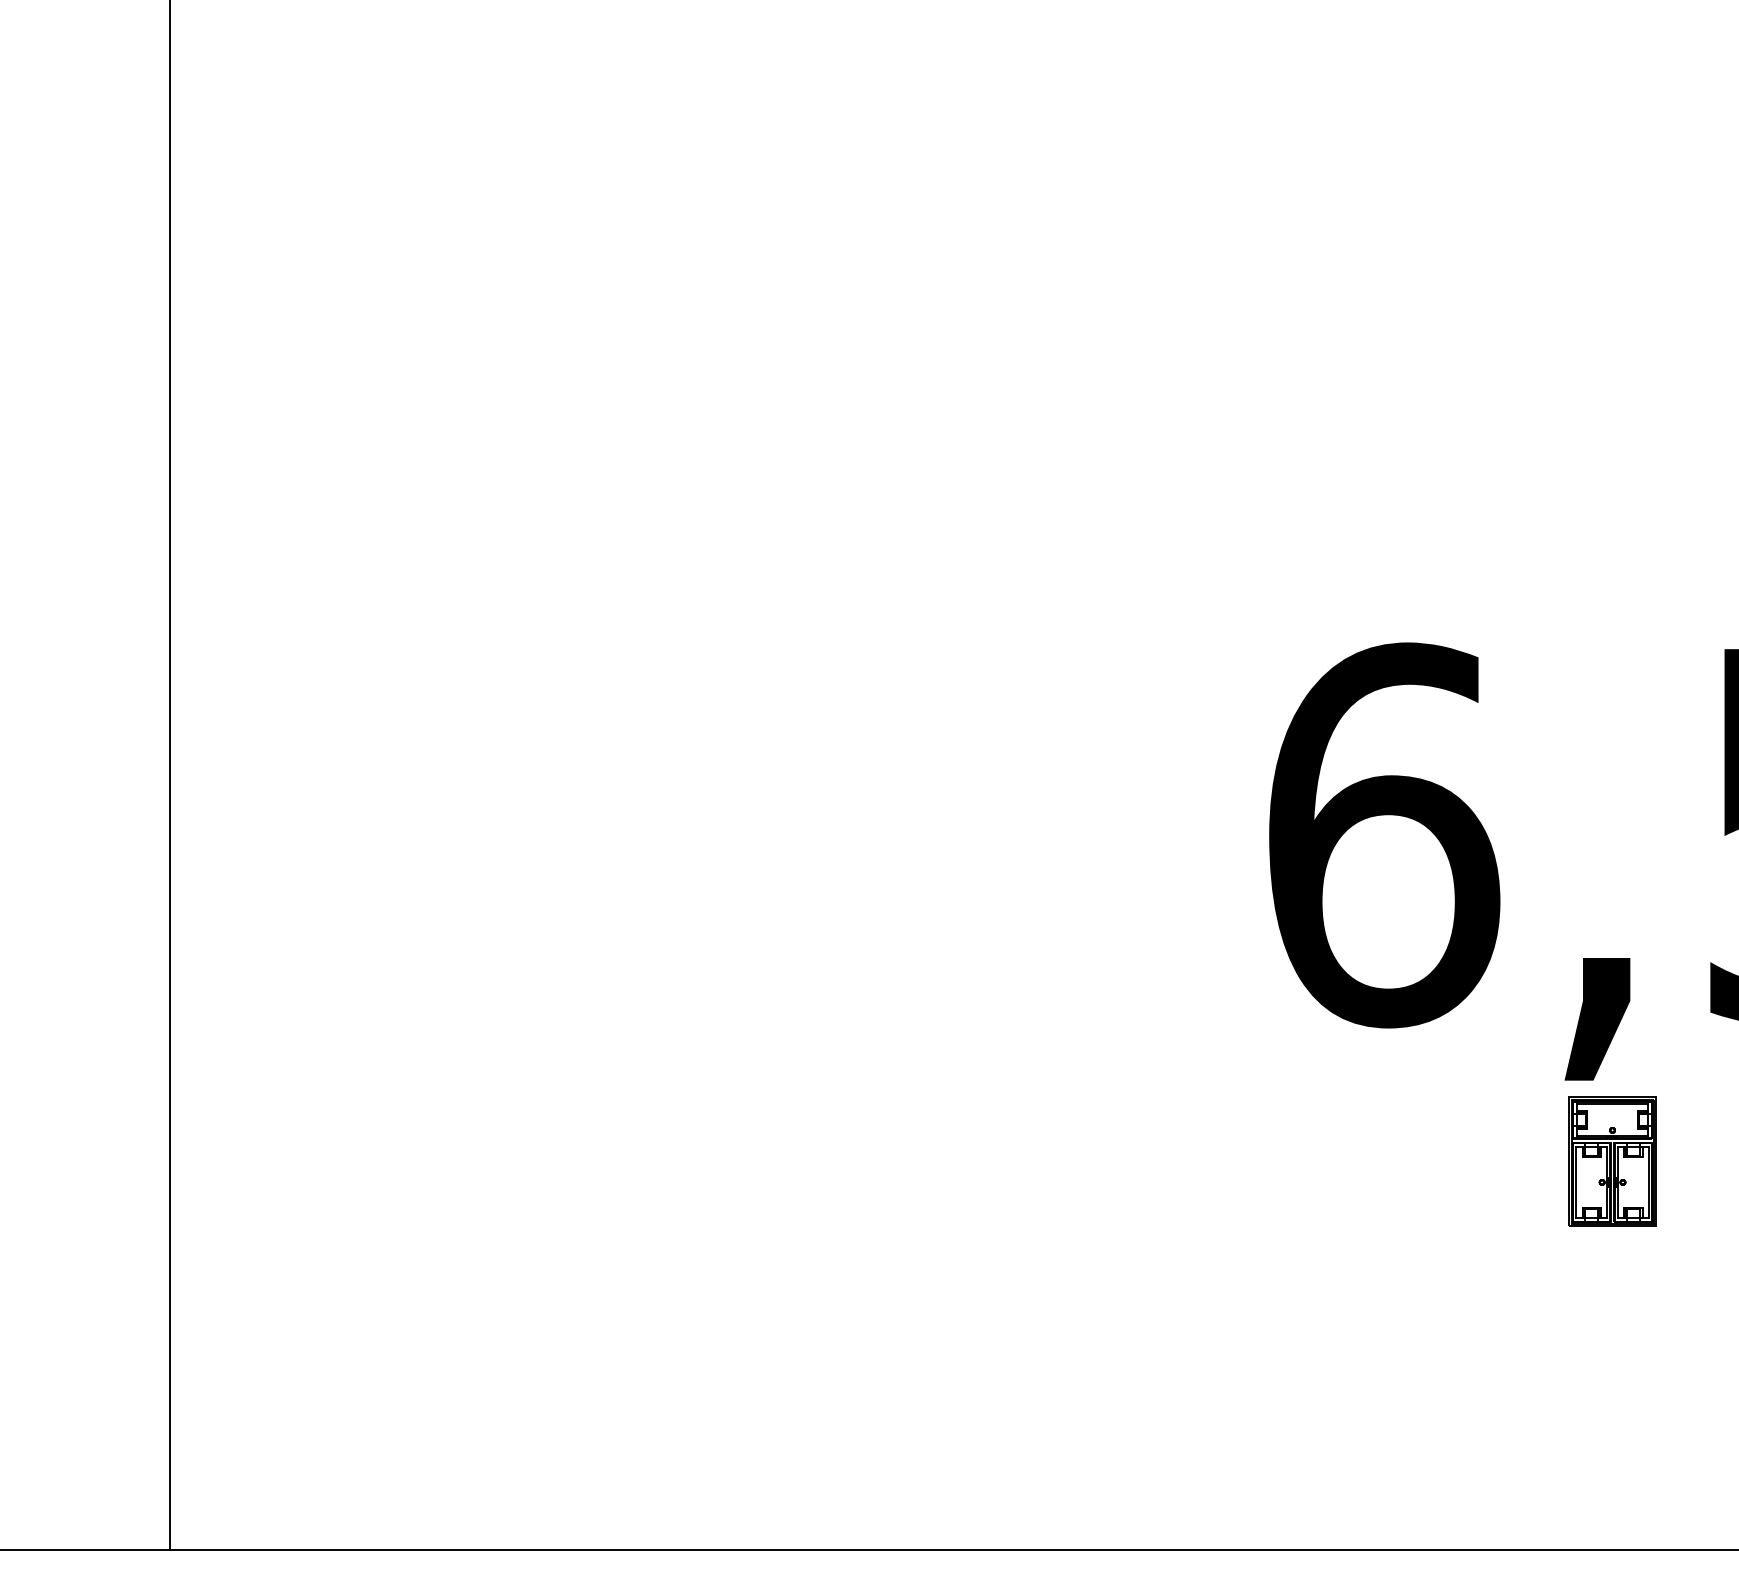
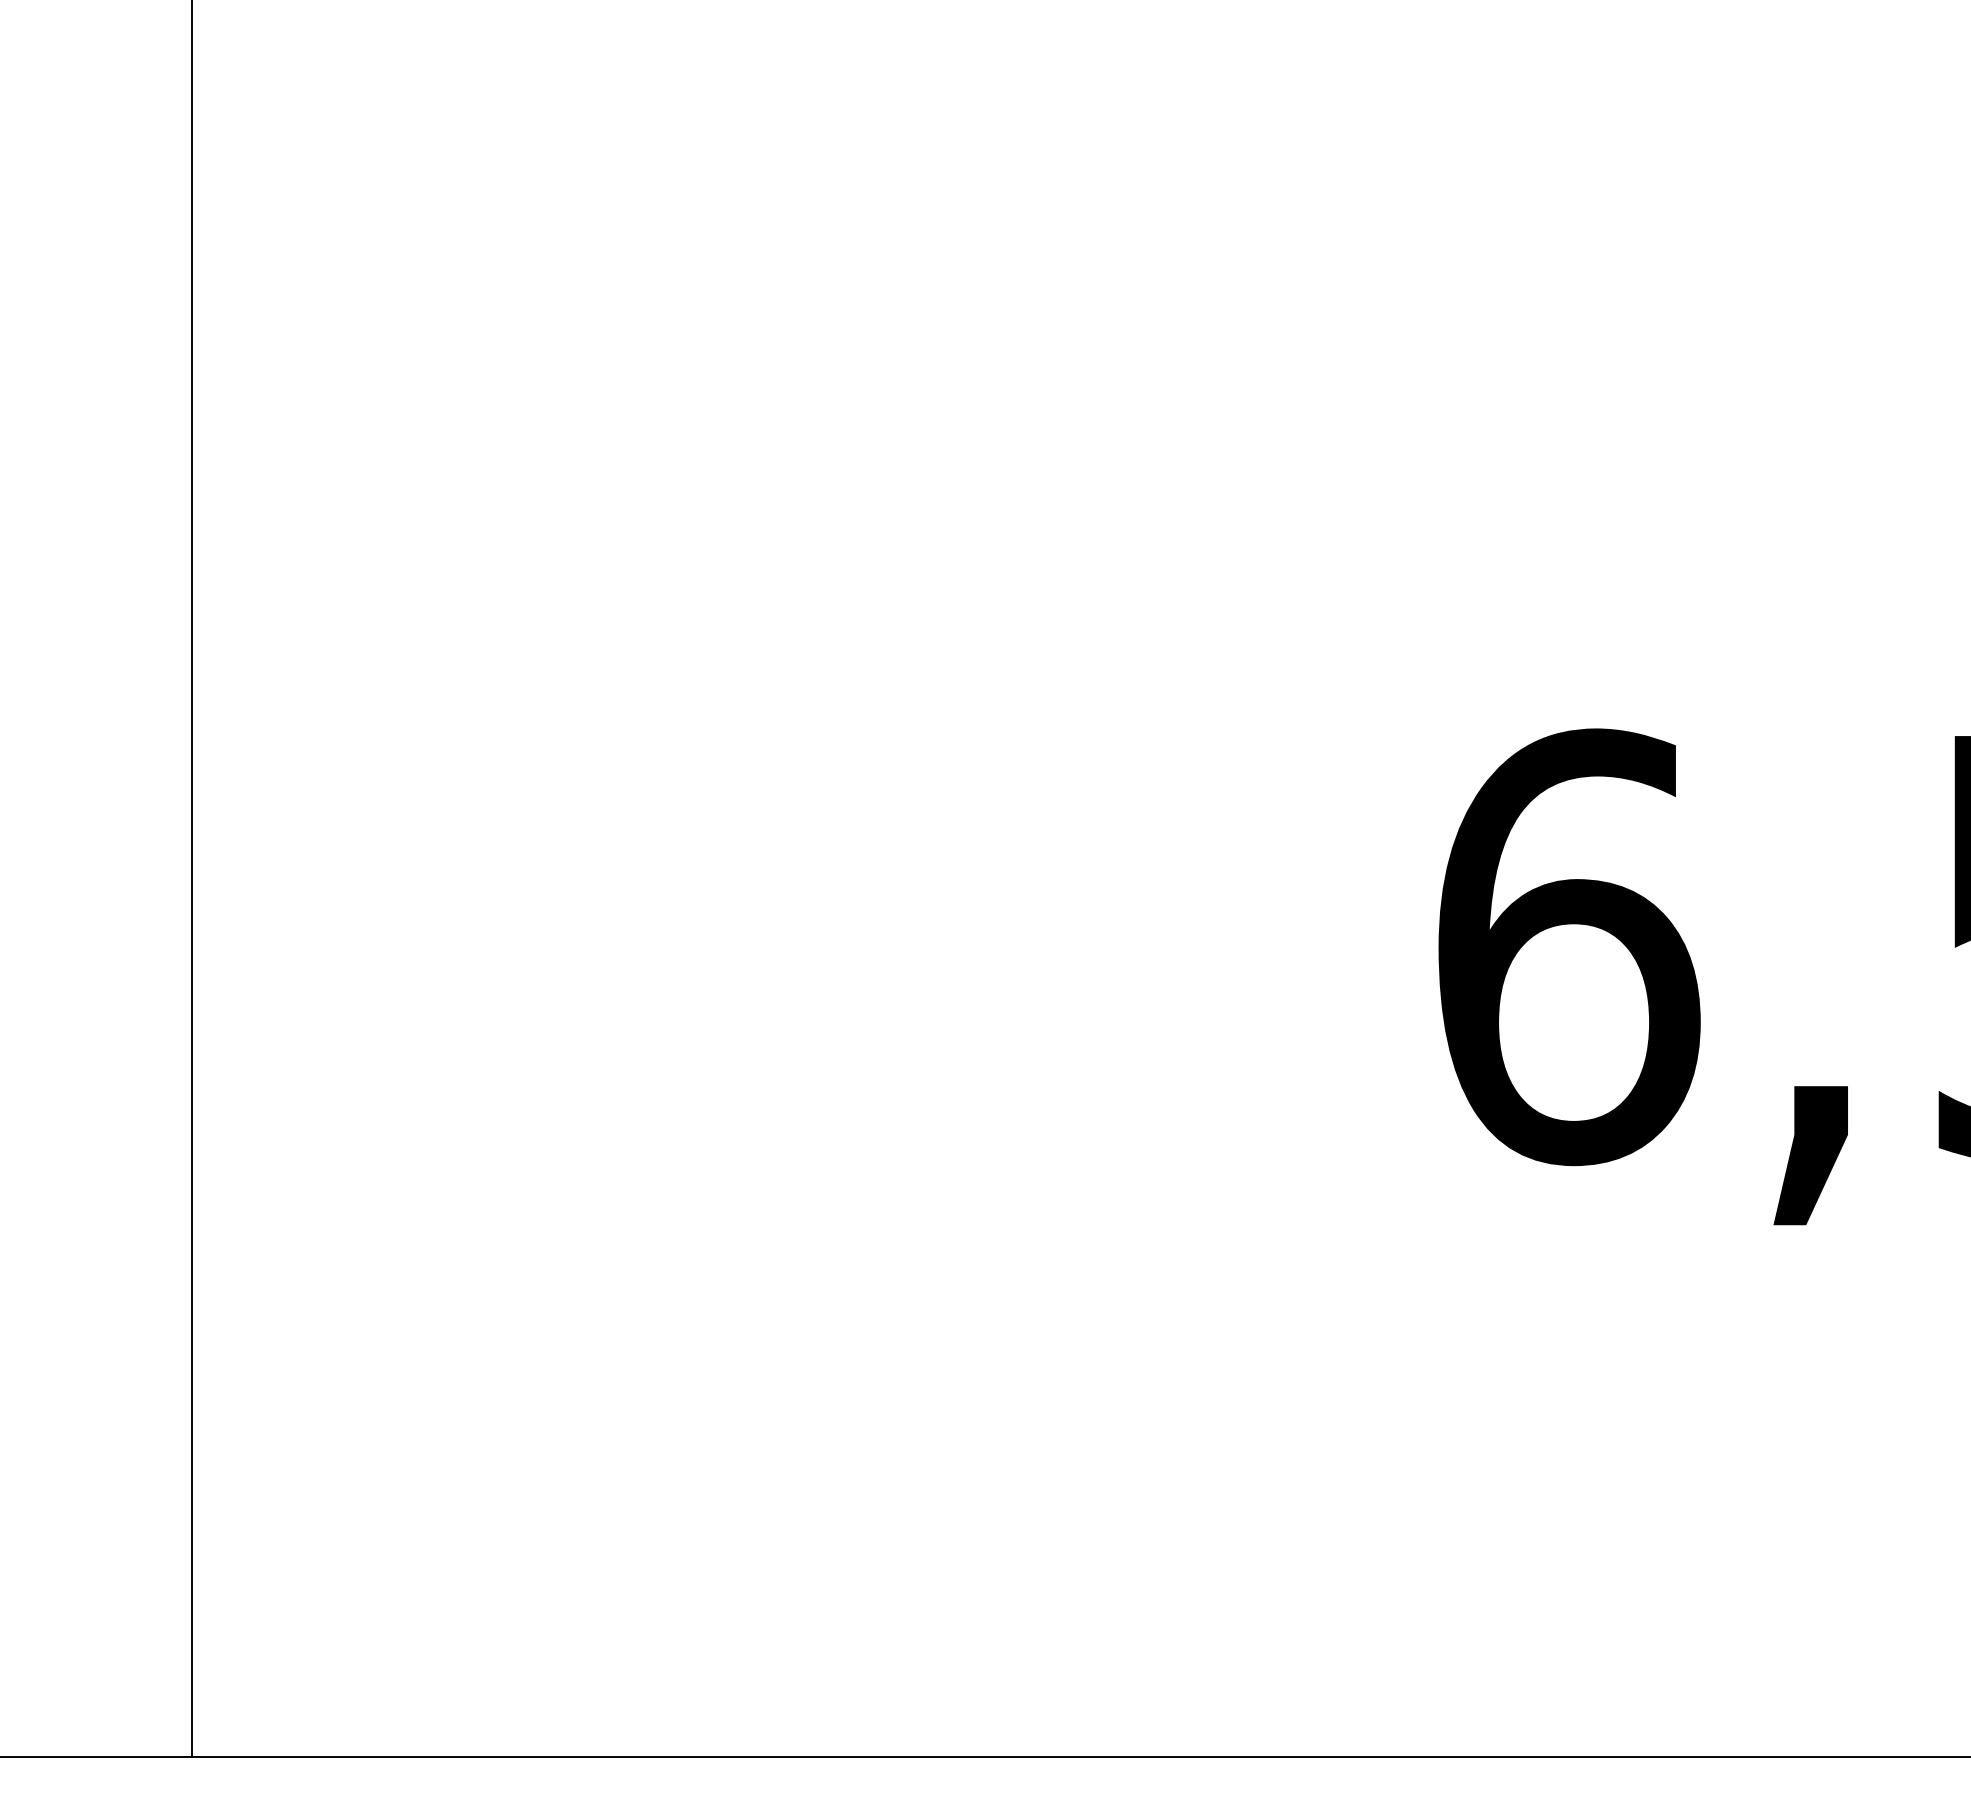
part: (1612, 1161) -> (1827, 1316), removed

